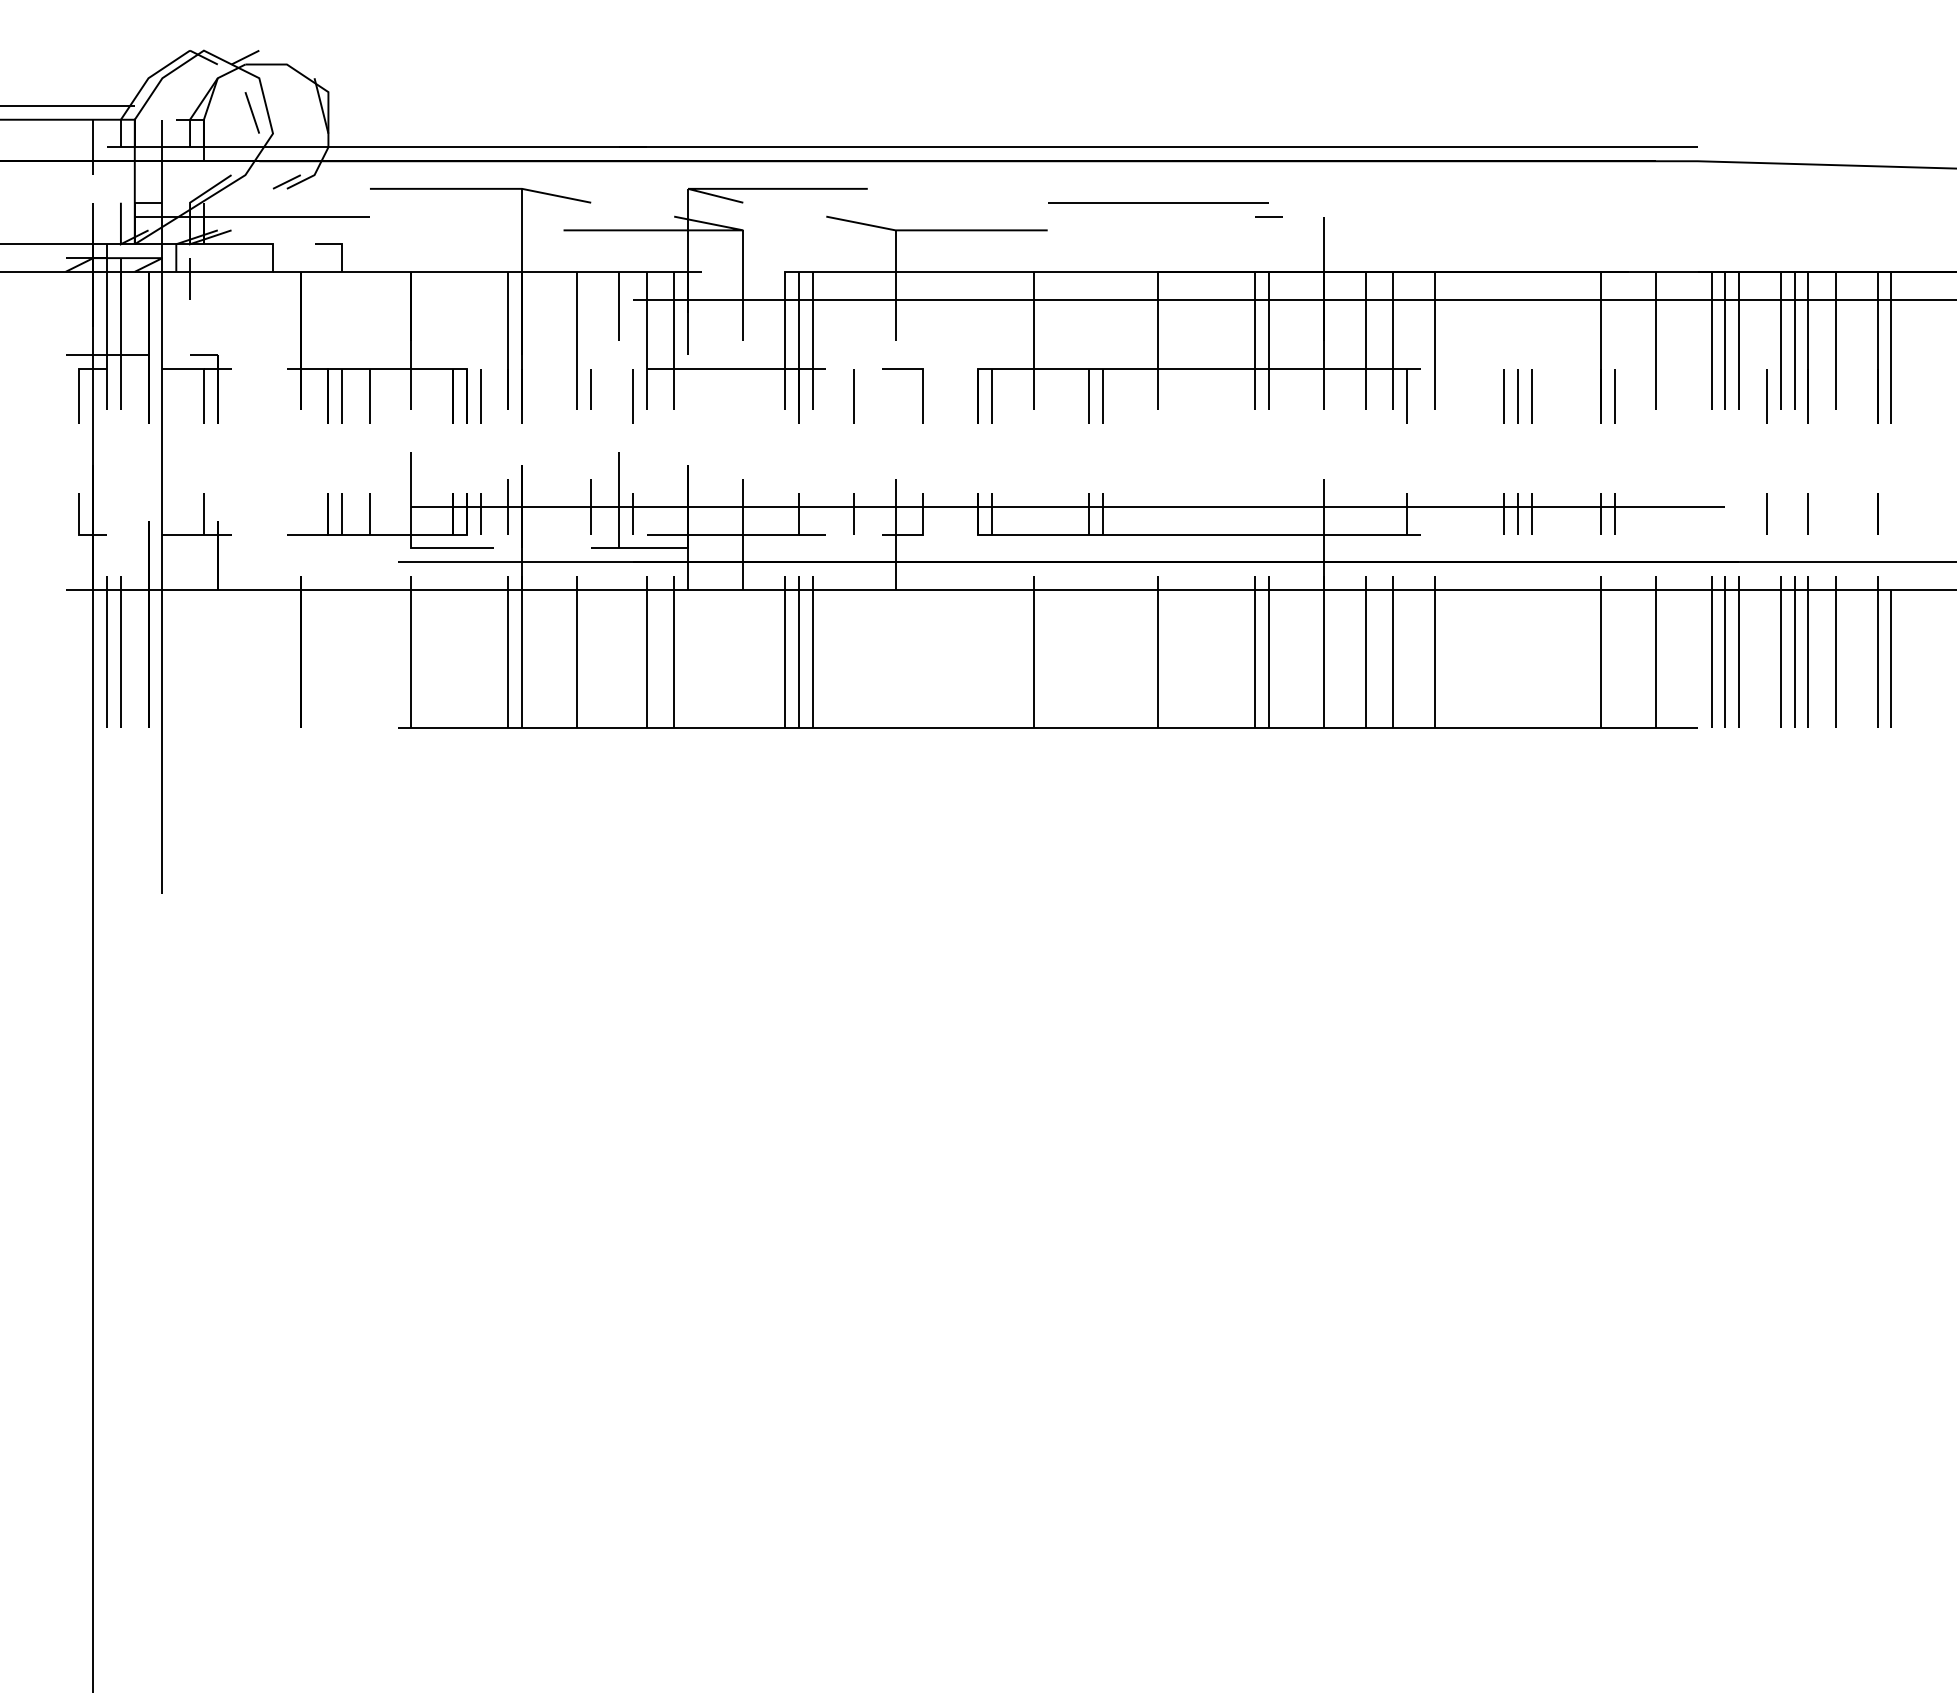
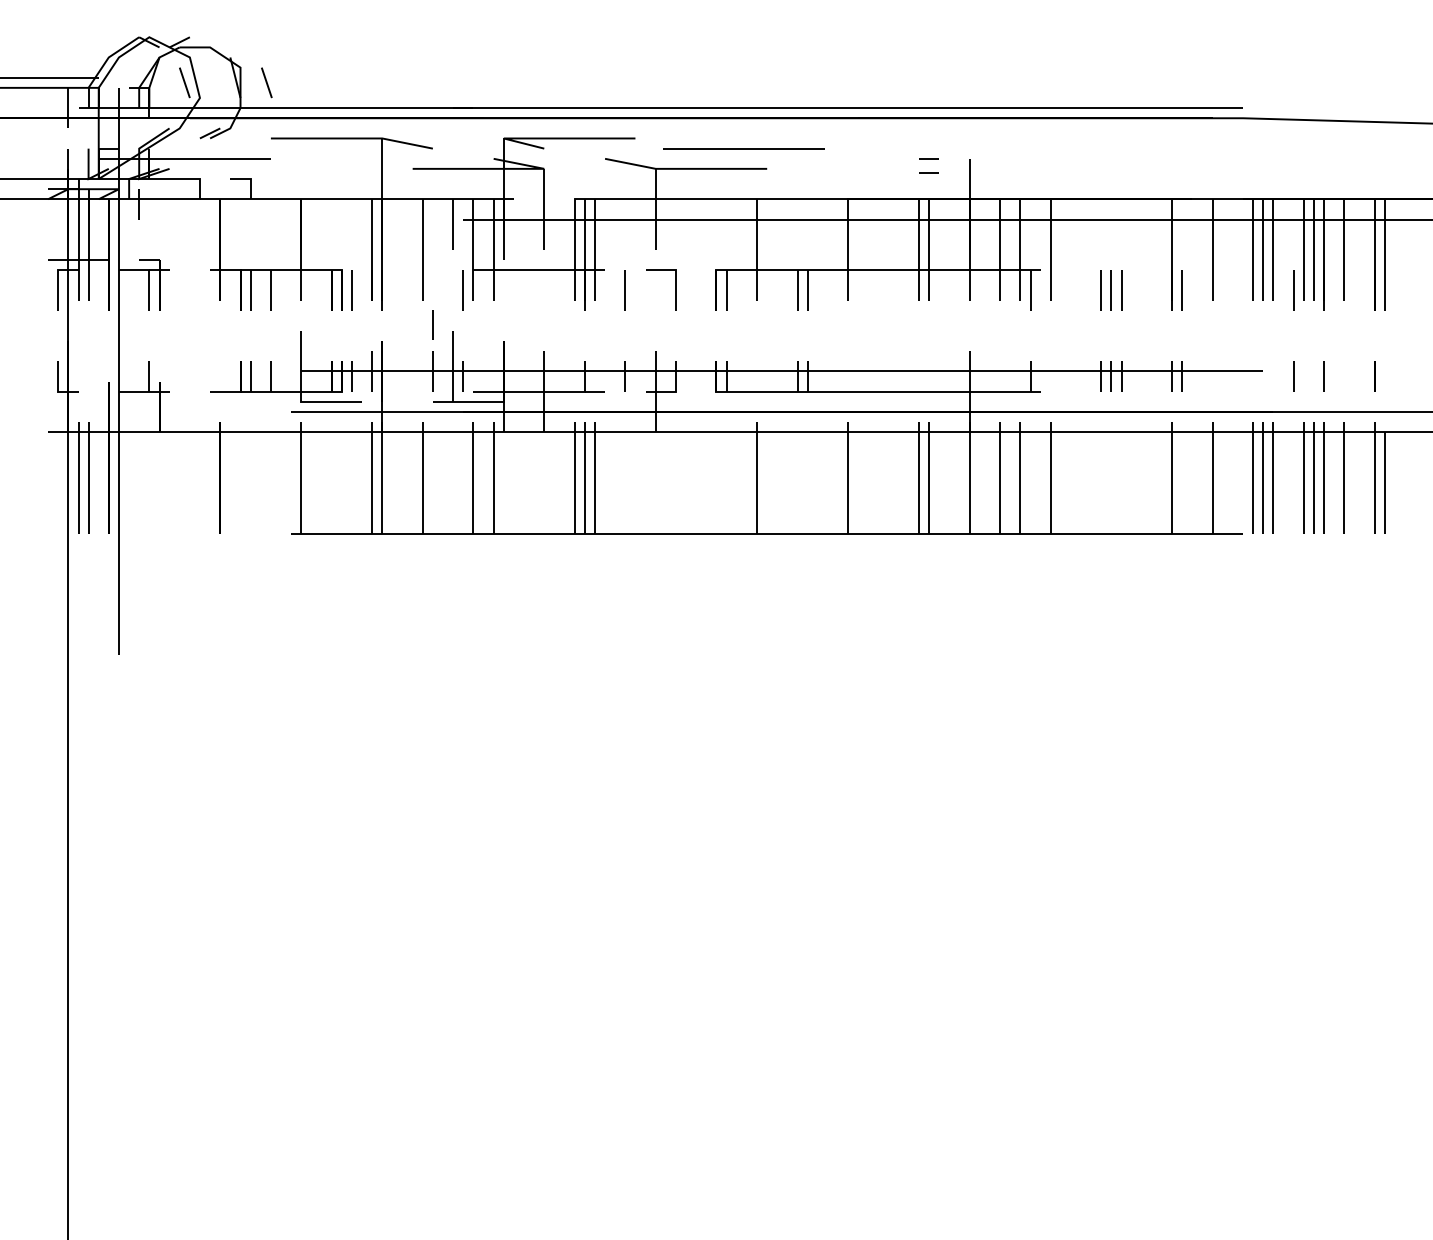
line: (363, 112) -> (266, 82), added
line: (1158, 202) -> (744, 148), moved
line: (1268, 236) -> (928, 173), added
line: (590, 389) -> (432, 324), moved

